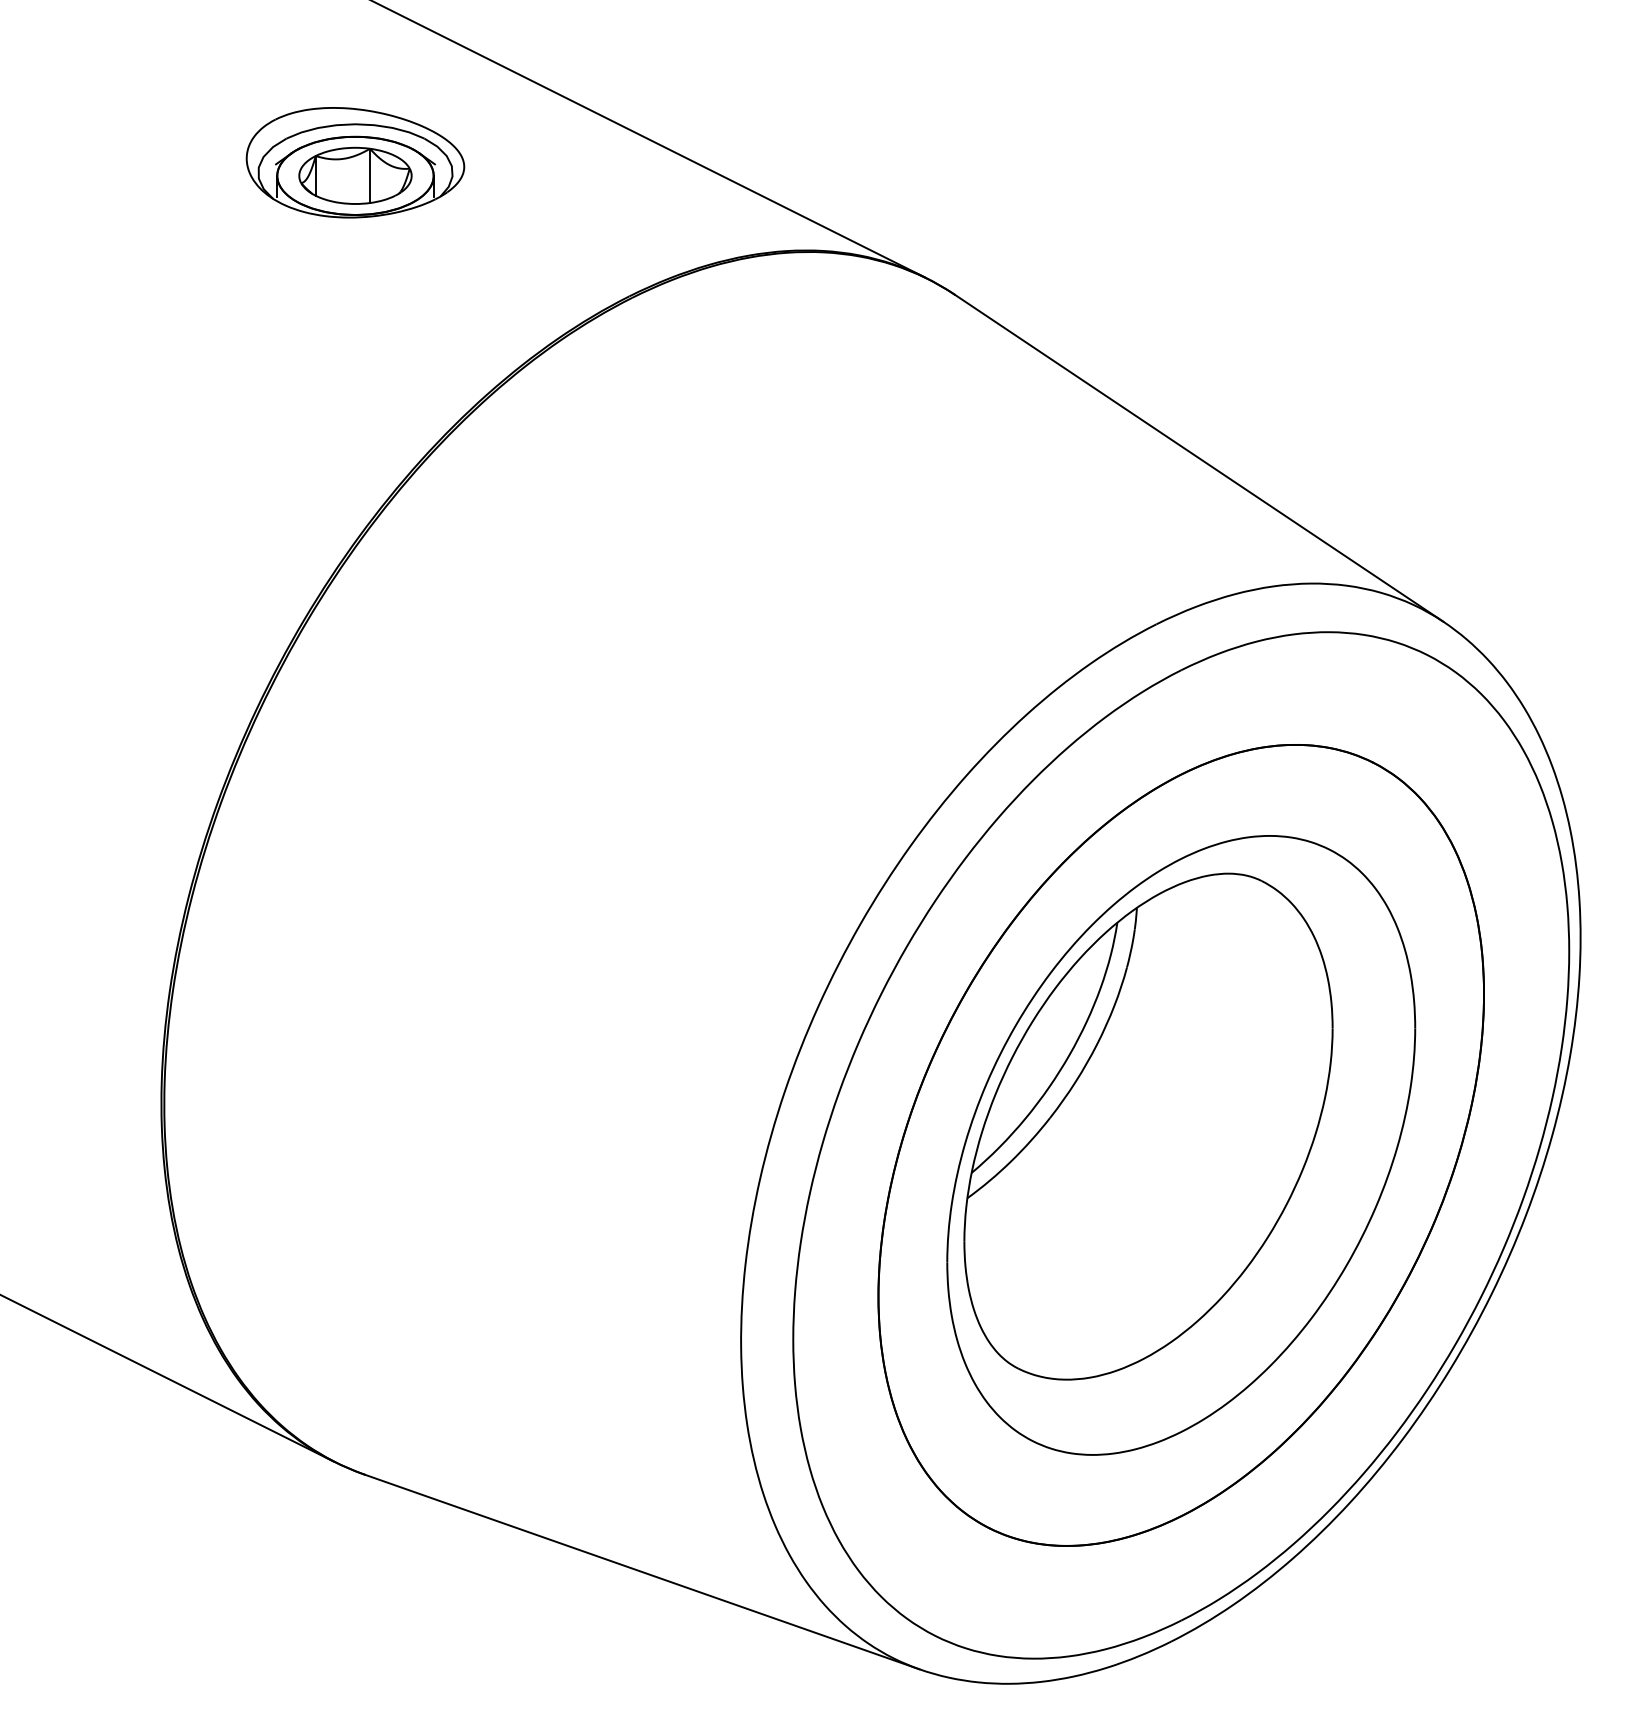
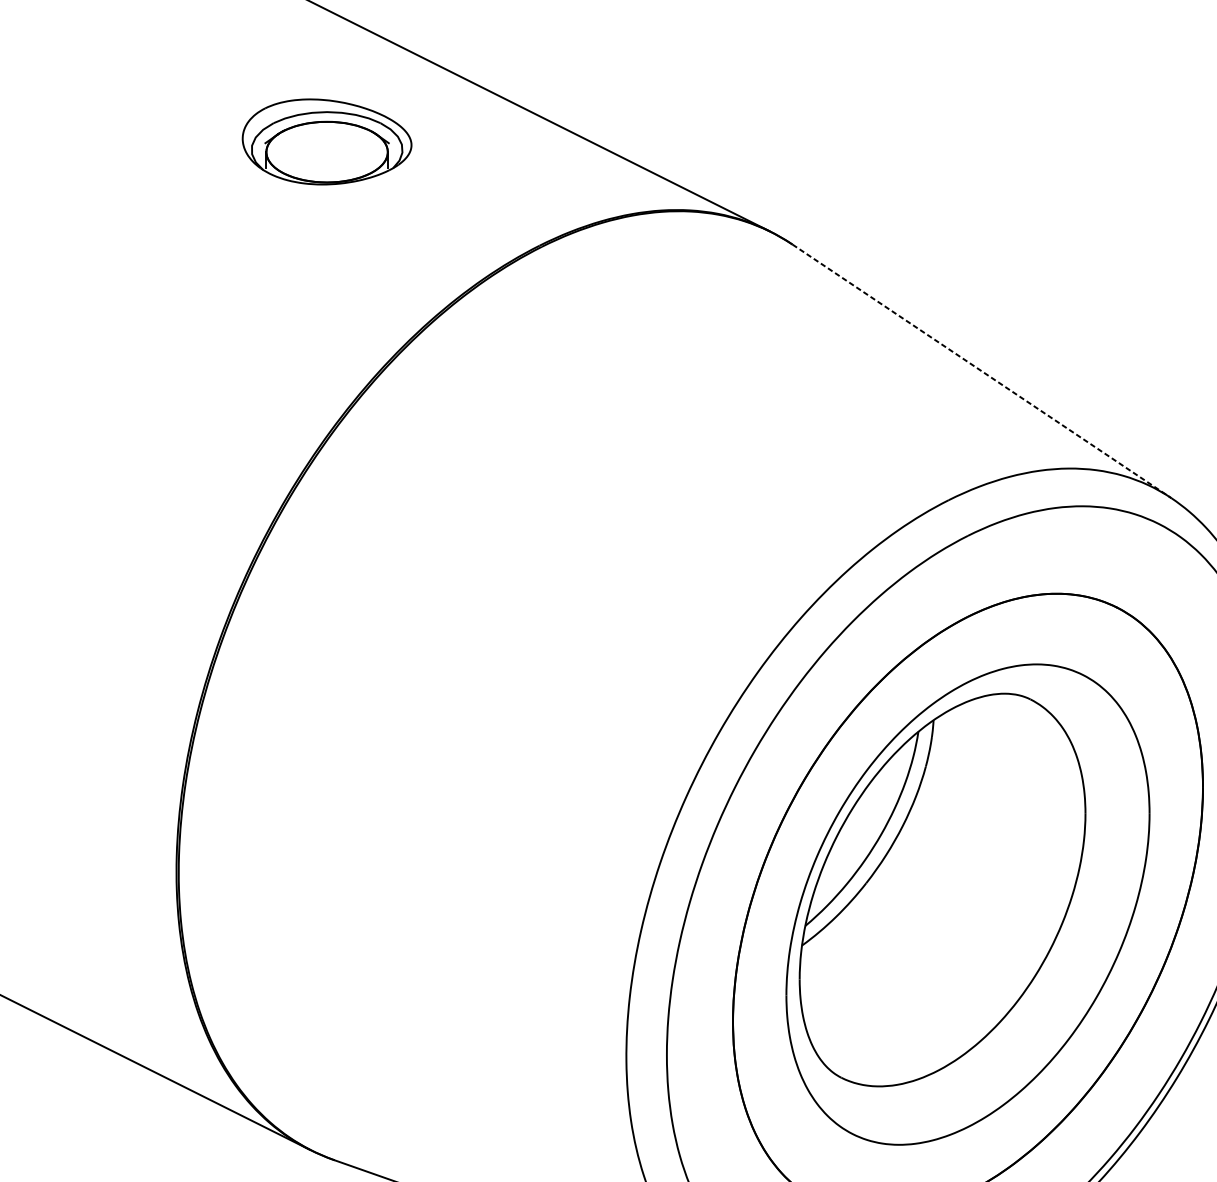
part: (355, 175) -> (327, 151), removed
line: (1199, 458) -> (982, 371), solid -> dashed

